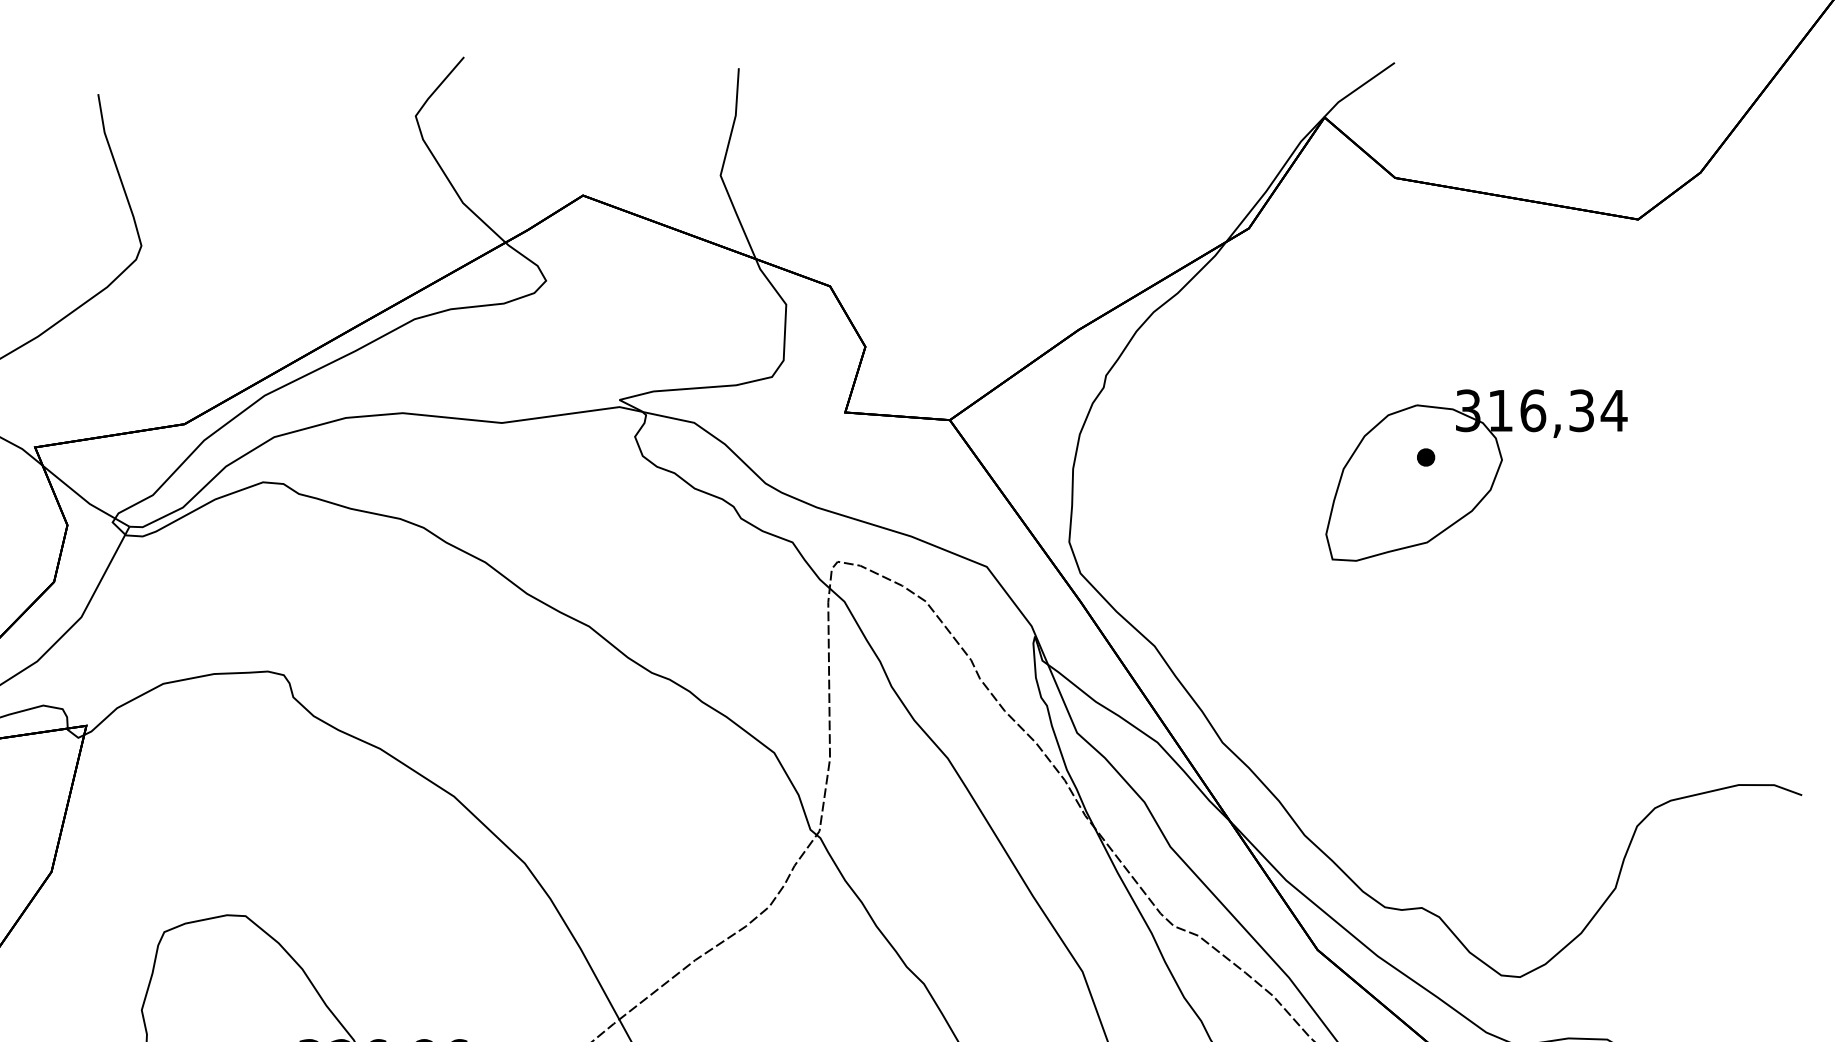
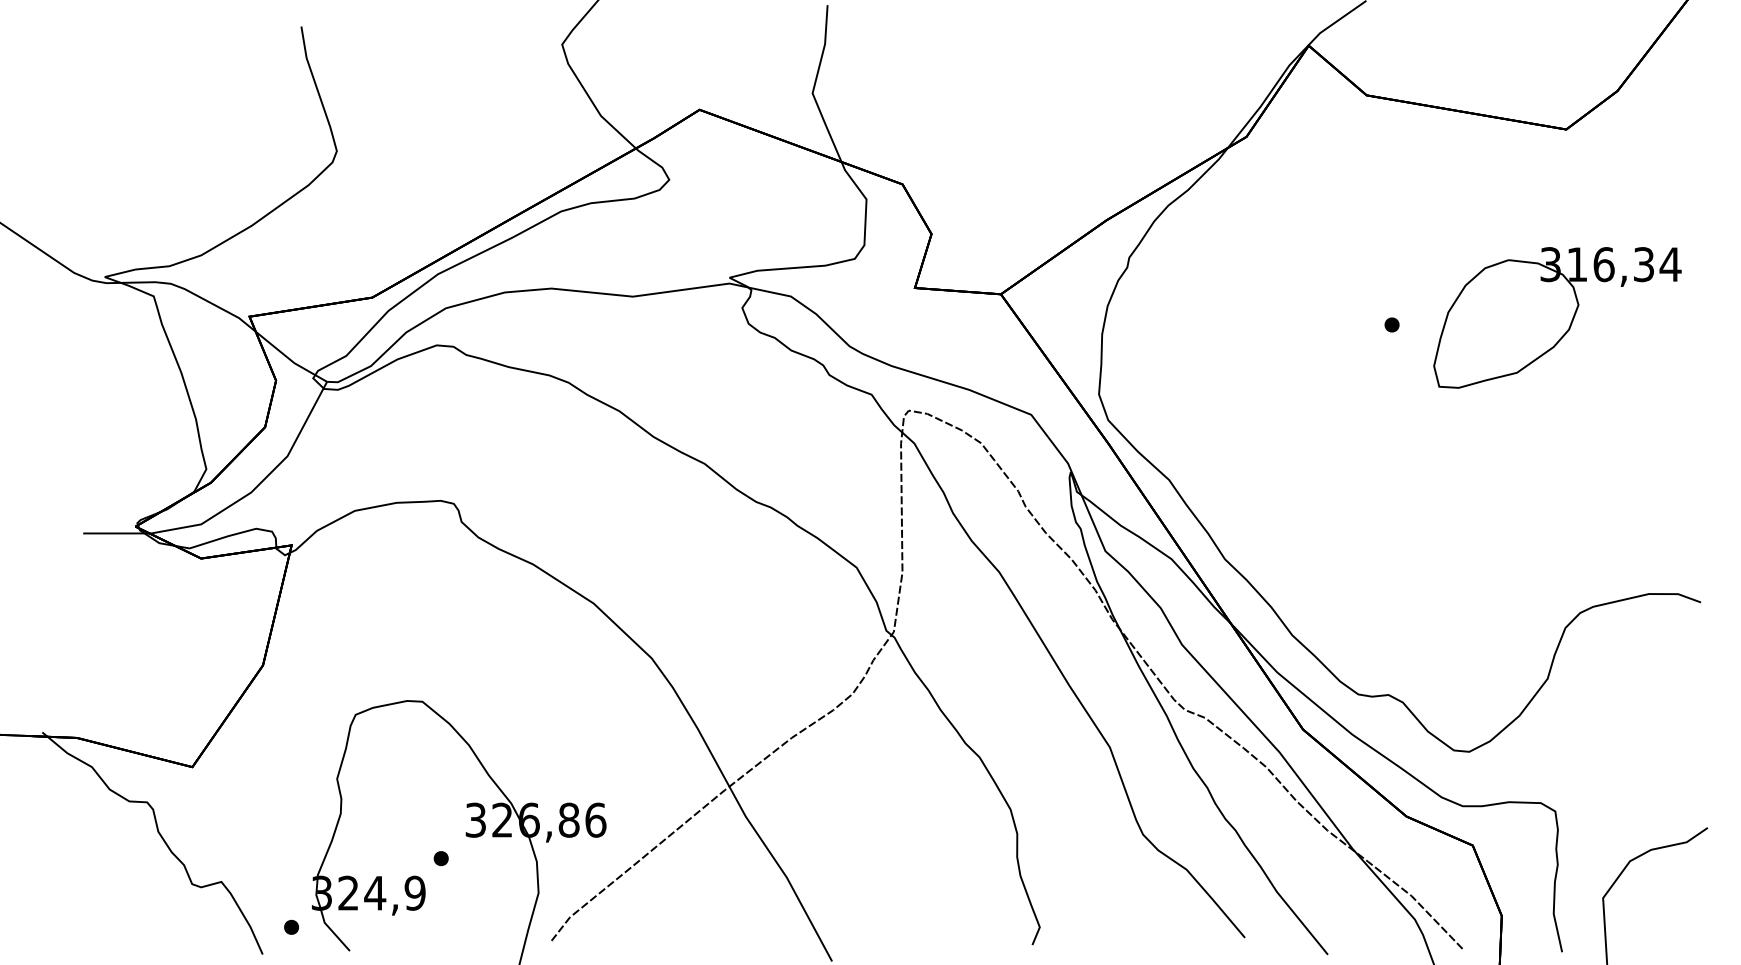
part: (1476, 475) -> (1557, 317), moved

